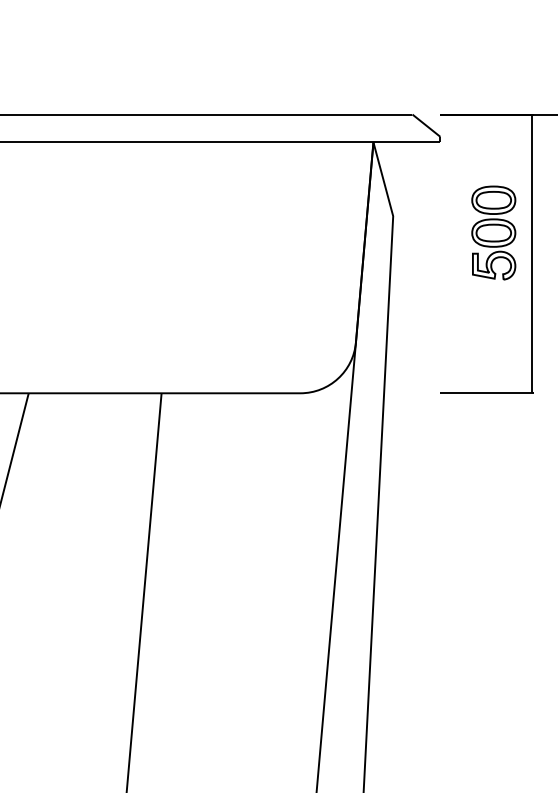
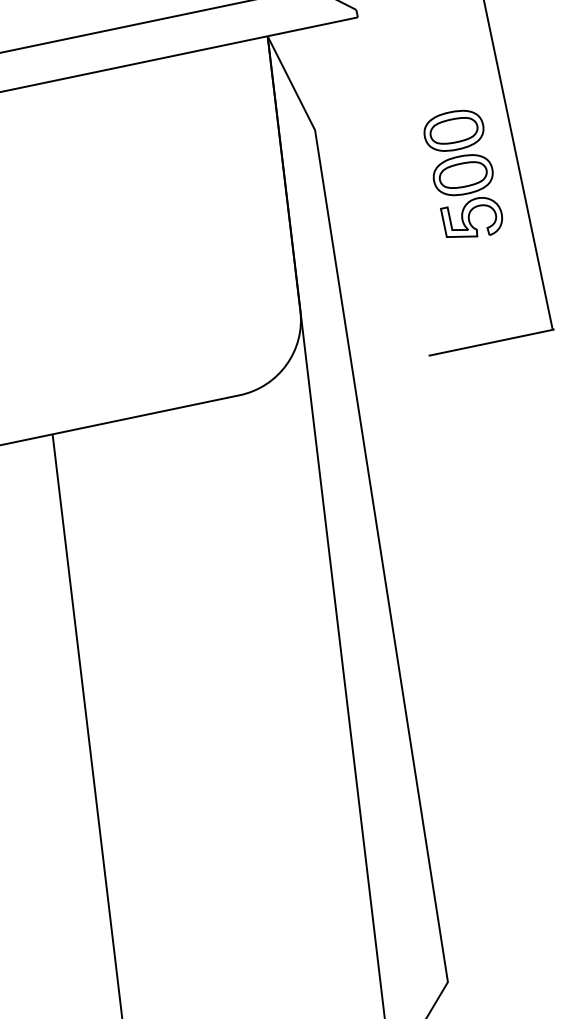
part: (493, 232) -> (462, 174), moved

